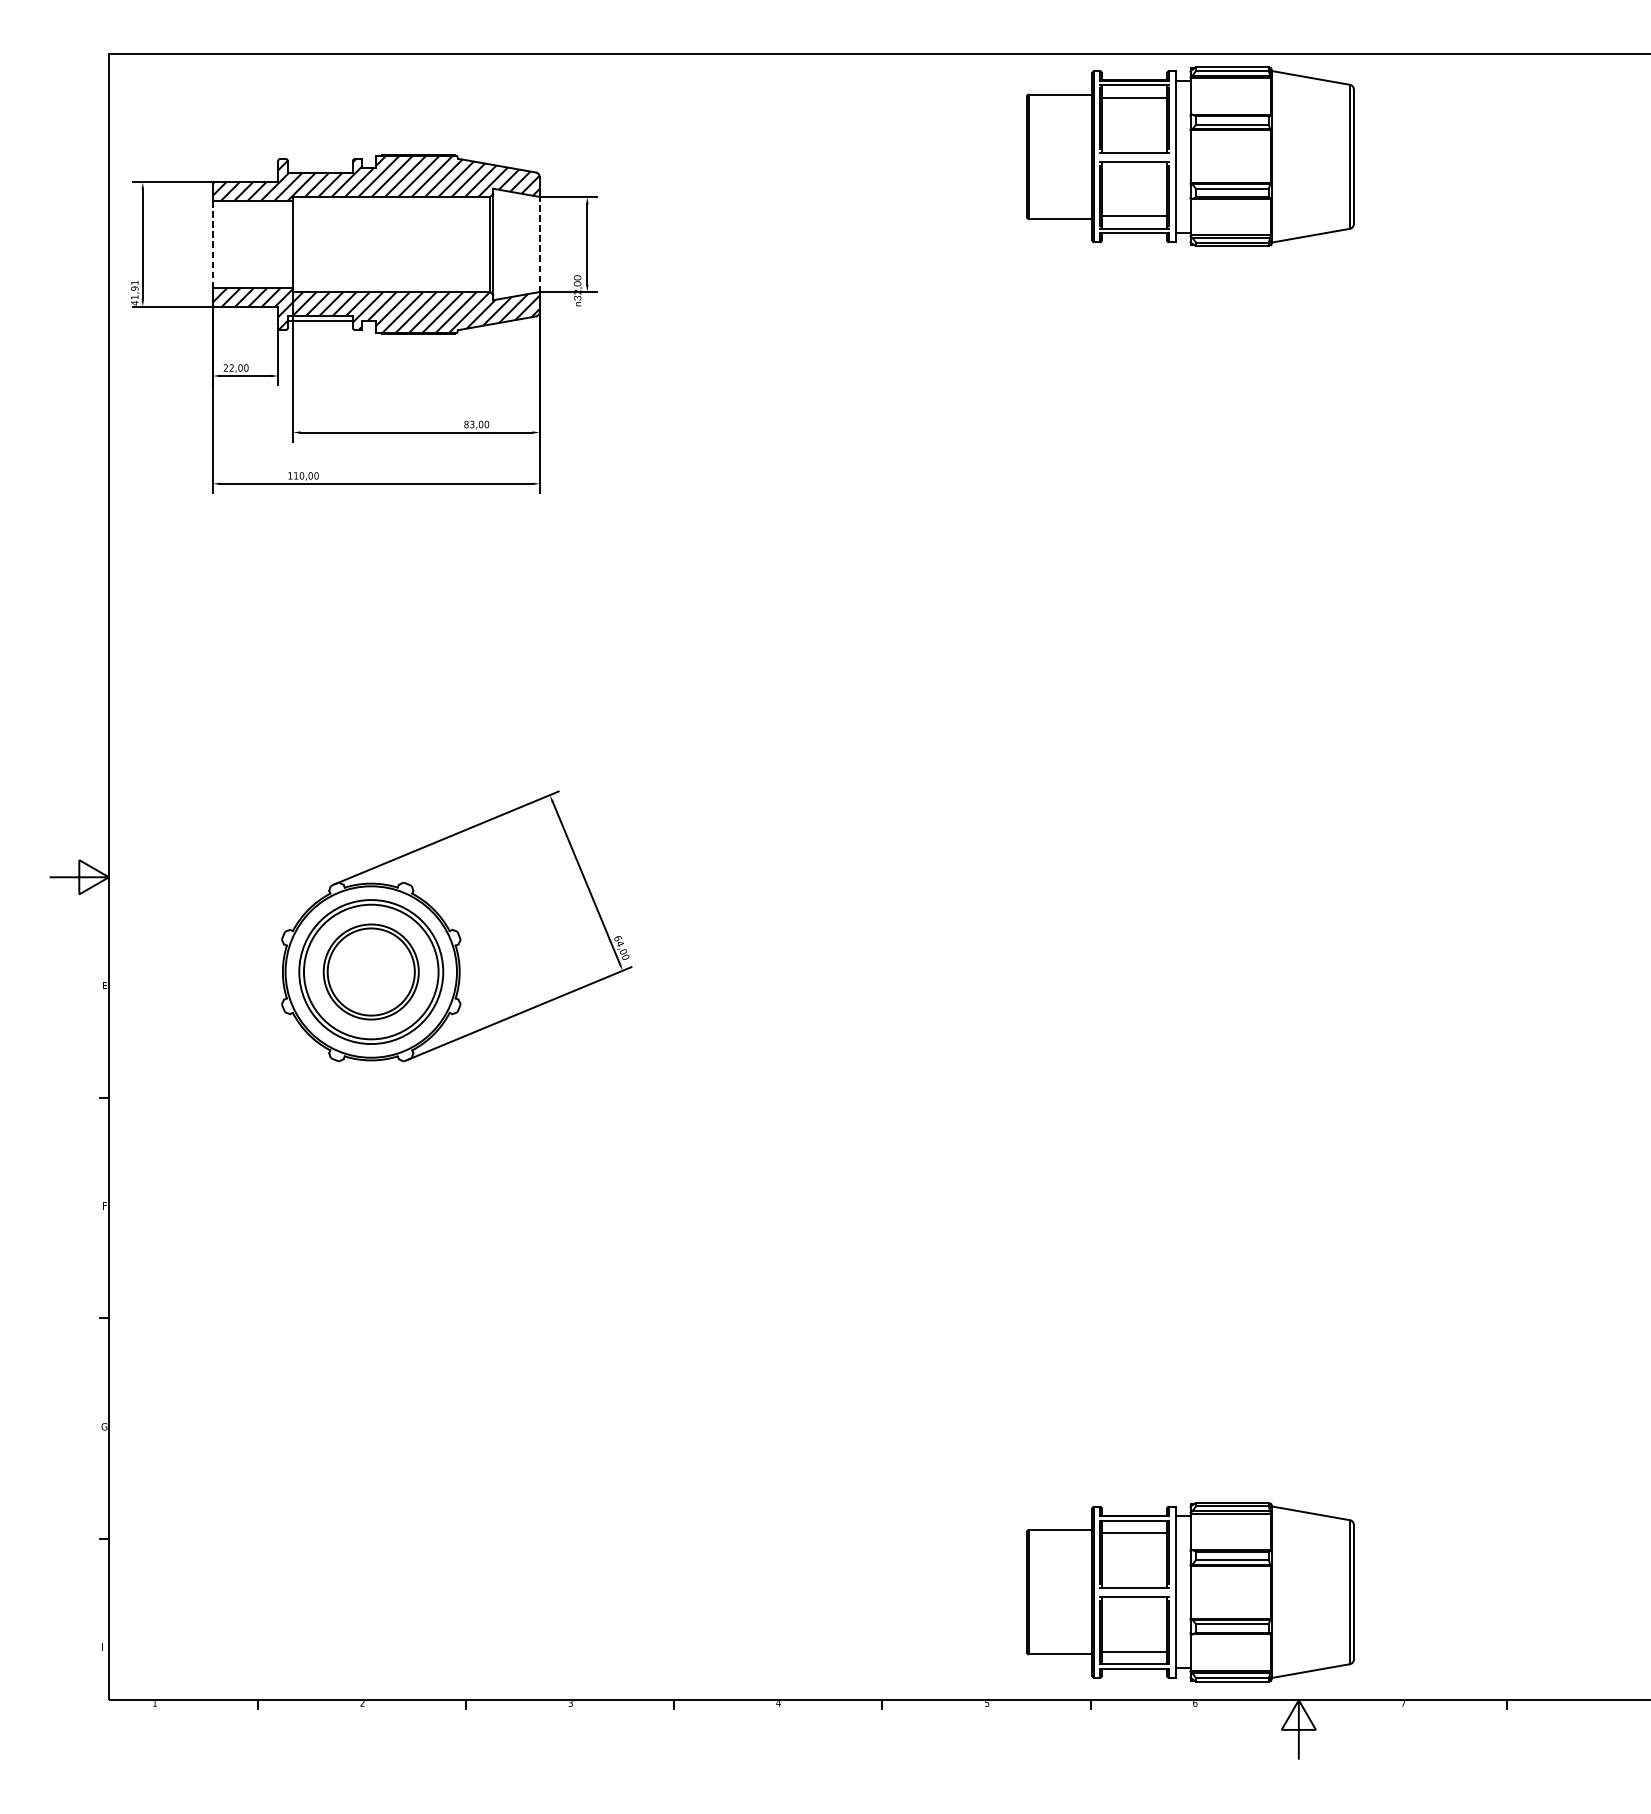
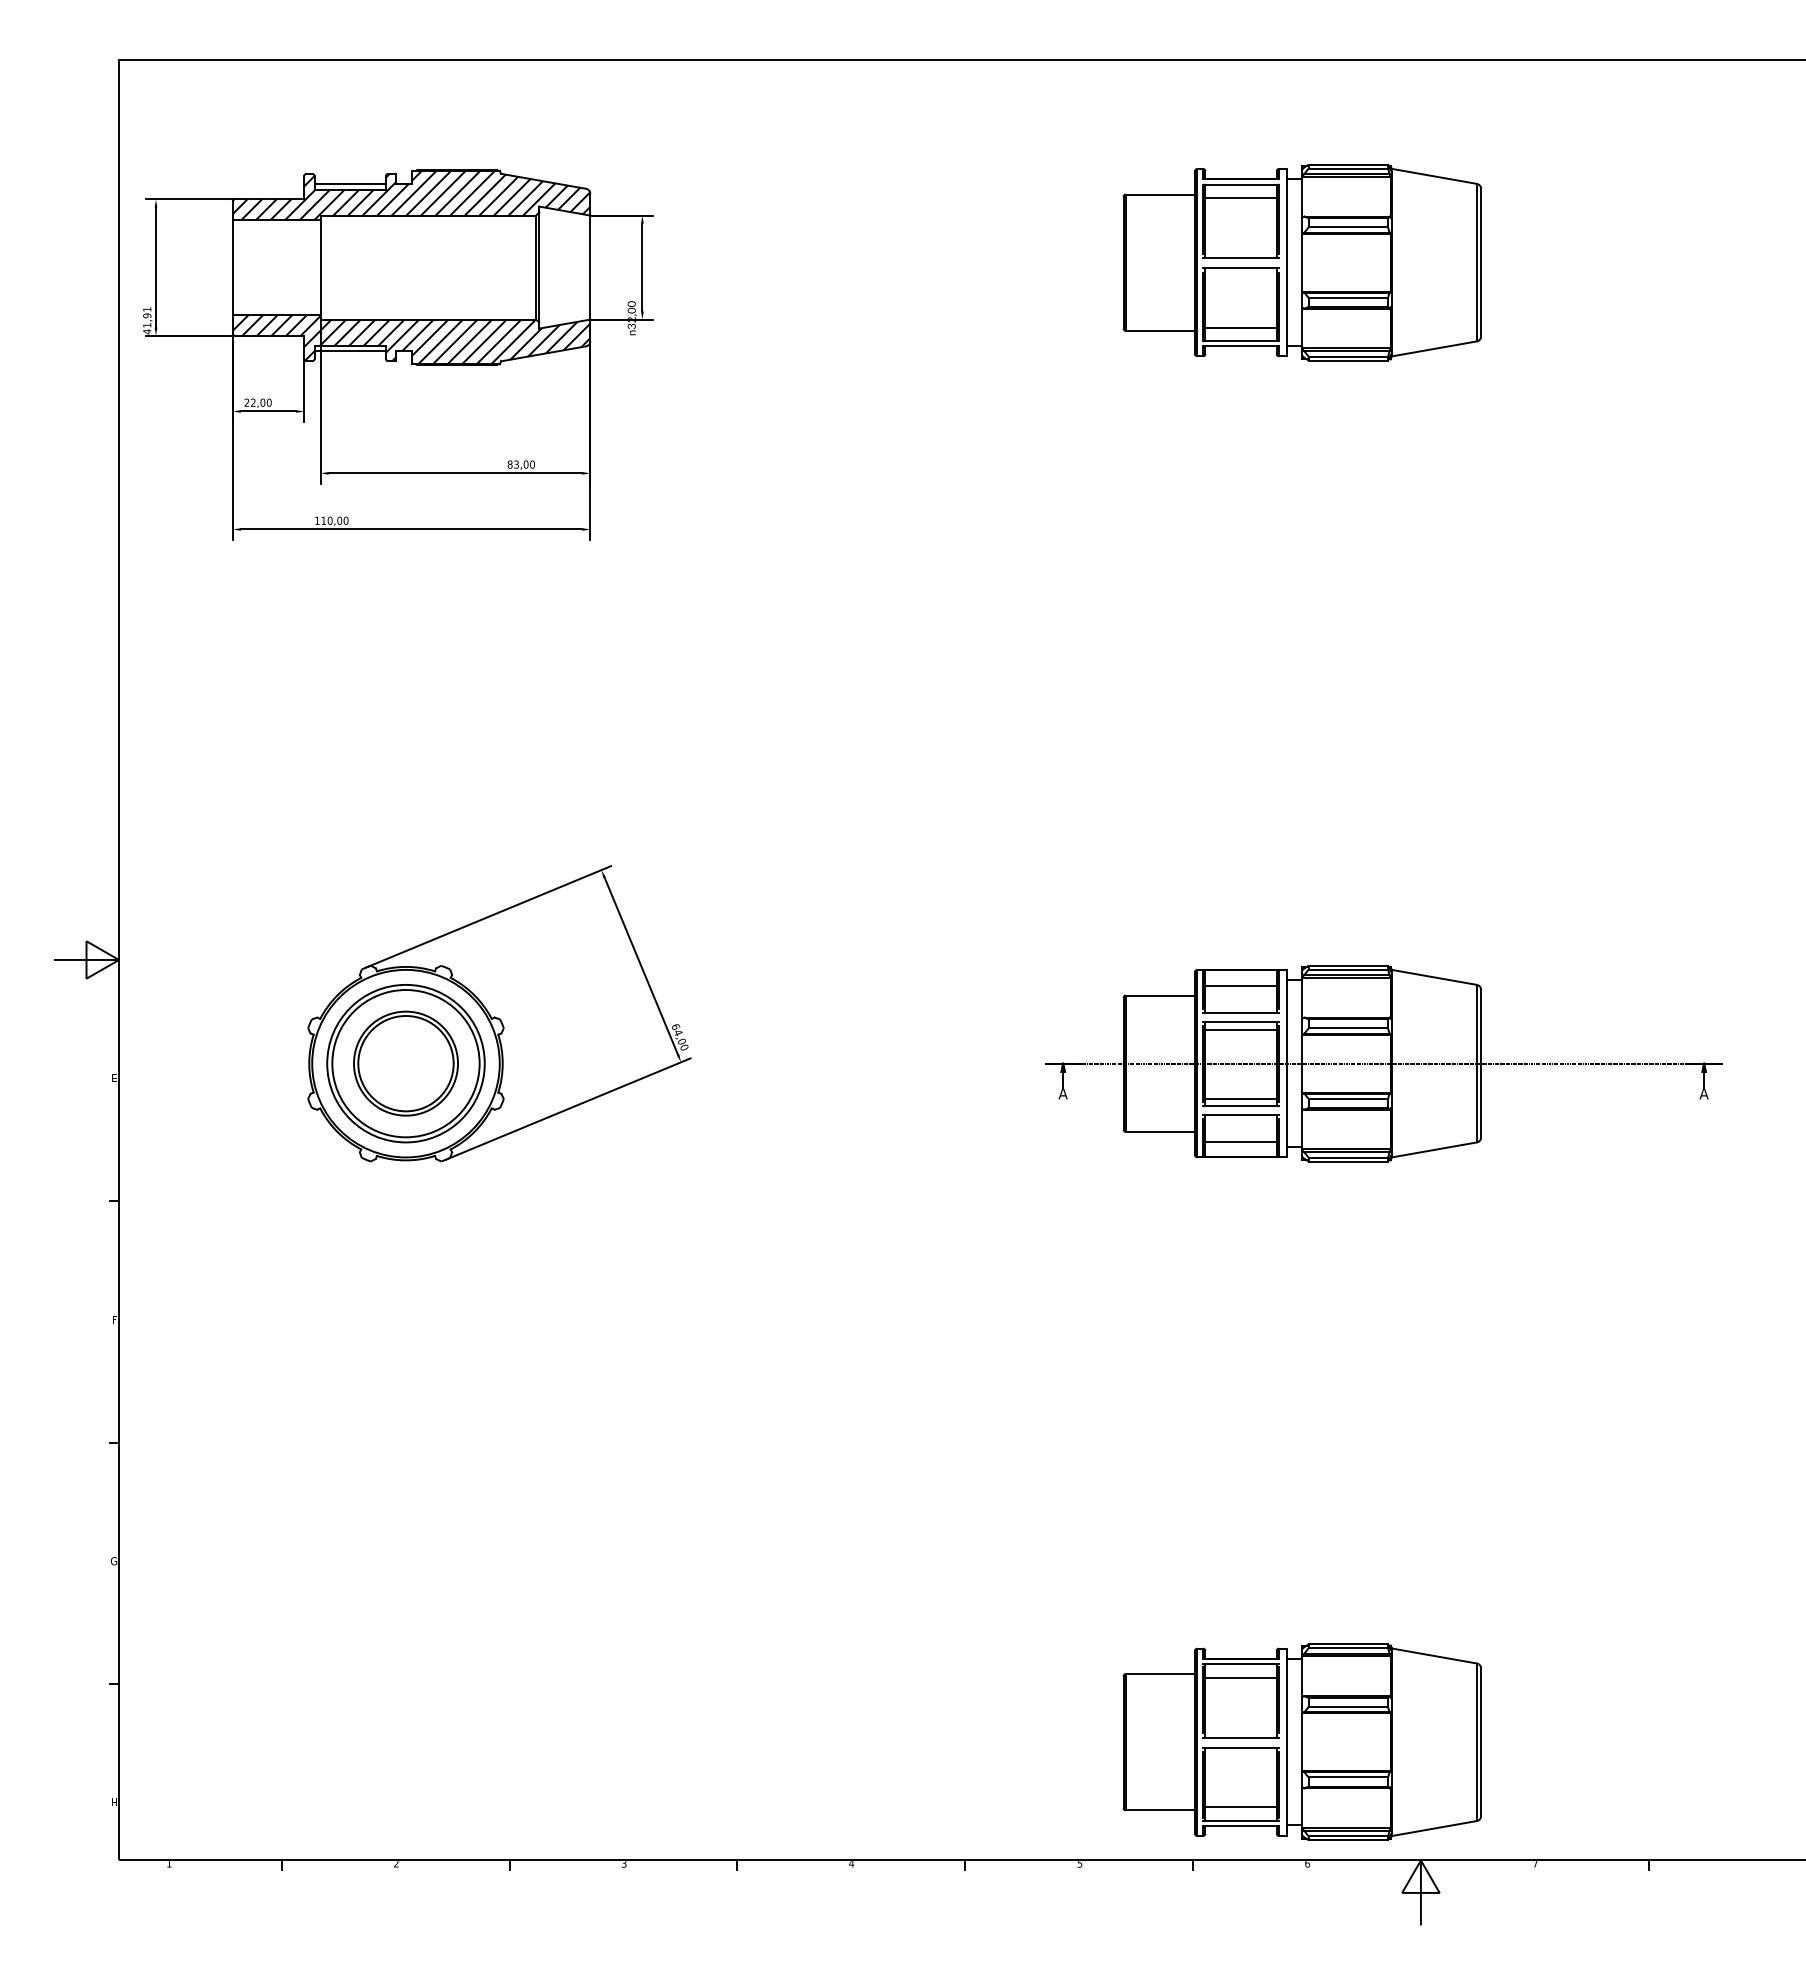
part: (1189, 156) -> (1301, 262), moved
line: (320, 167) -> (350, 183), added
line: (212, 244) -> (232, 267), dashed -> solid
line: (539, 244) -> (590, 267), dashed -> solid
part: (1264, 971) -> (1383, 1063), added

